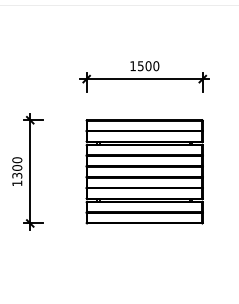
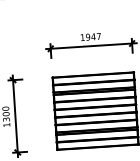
text: (148, 66) -> (93, 37), 1500 -> 1947

